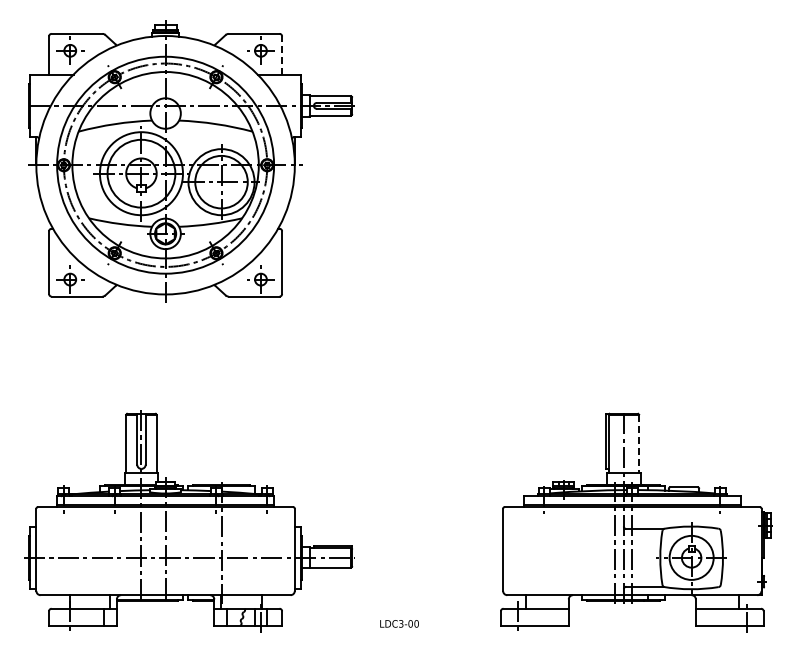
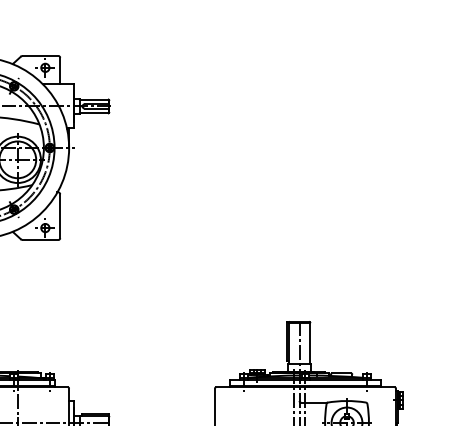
line: (282, 55) -> (60, 71), dashed -> solid
line: (639, 444) -> (310, 343), dashed -> solid

